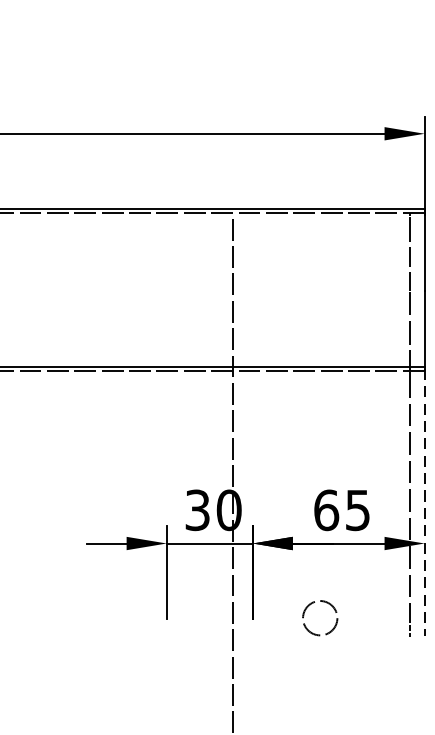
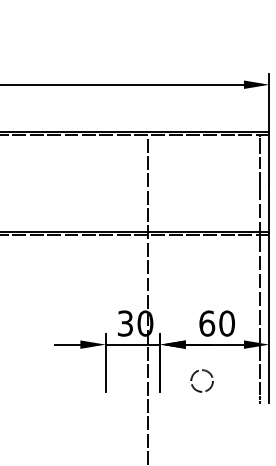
line: (424, 502) -> (269, 318), dashed -> solid
text: (357, 510) -> (226, 323), 65 -> 60
circle: (319, 617) -> (201, 380), moved

